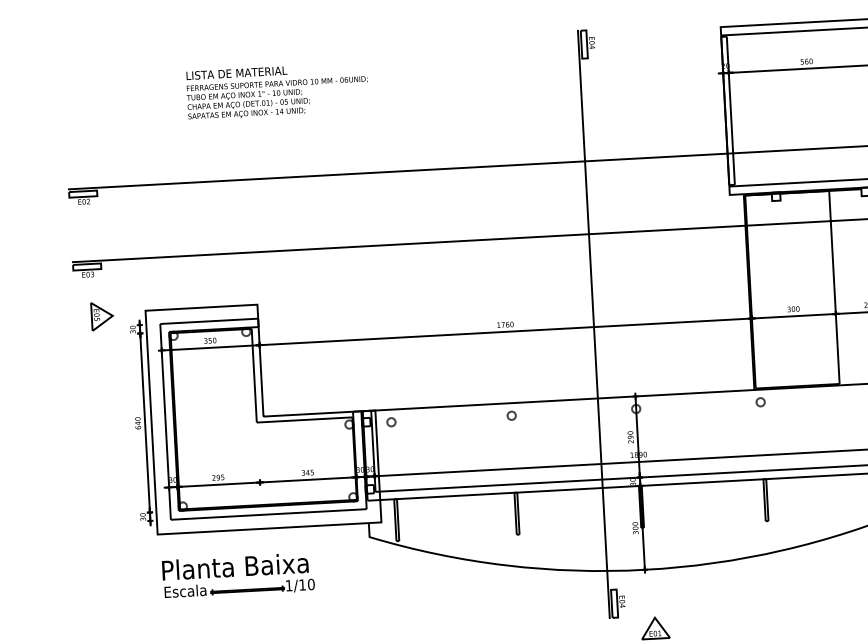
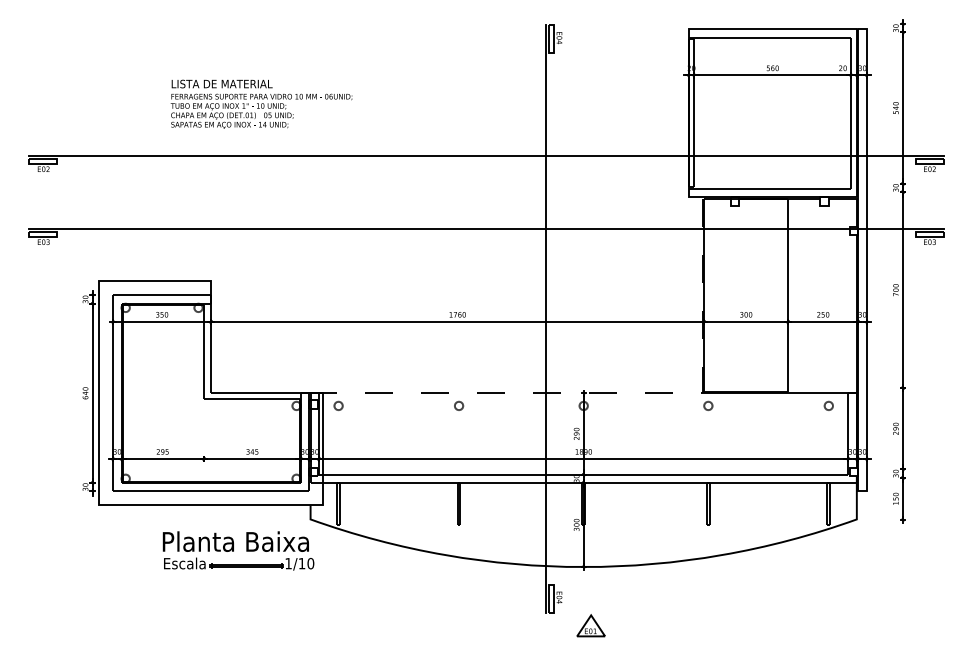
text: (277, 90) -> (261, 103), moved
part: (102, 316) -> (55, 284), removed
line: (670, 394) -> (618, 393), solid -> dashed
part: (238, 575) -> (238, 550), moved

